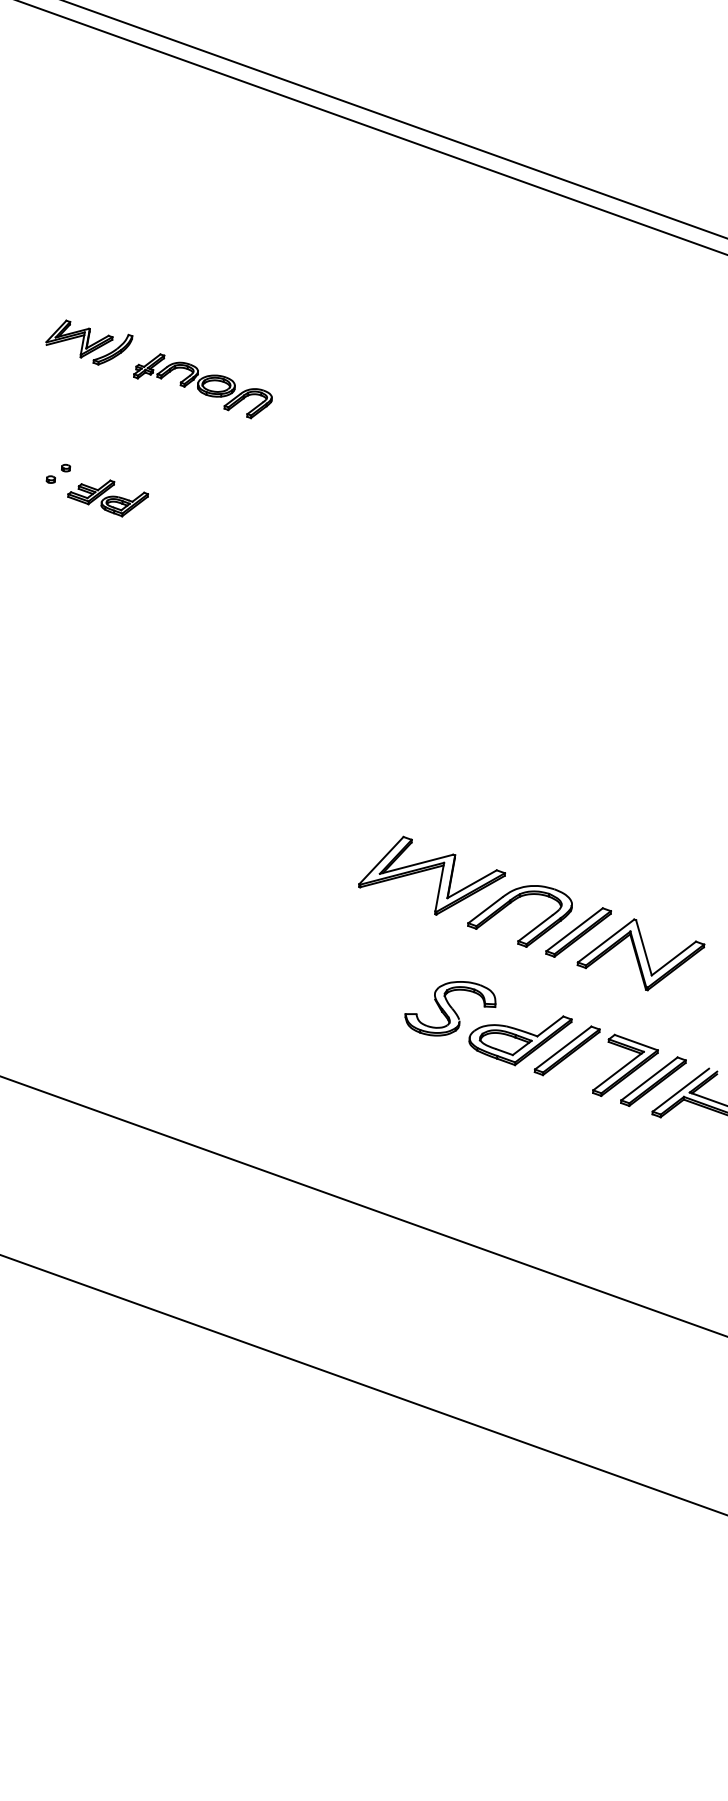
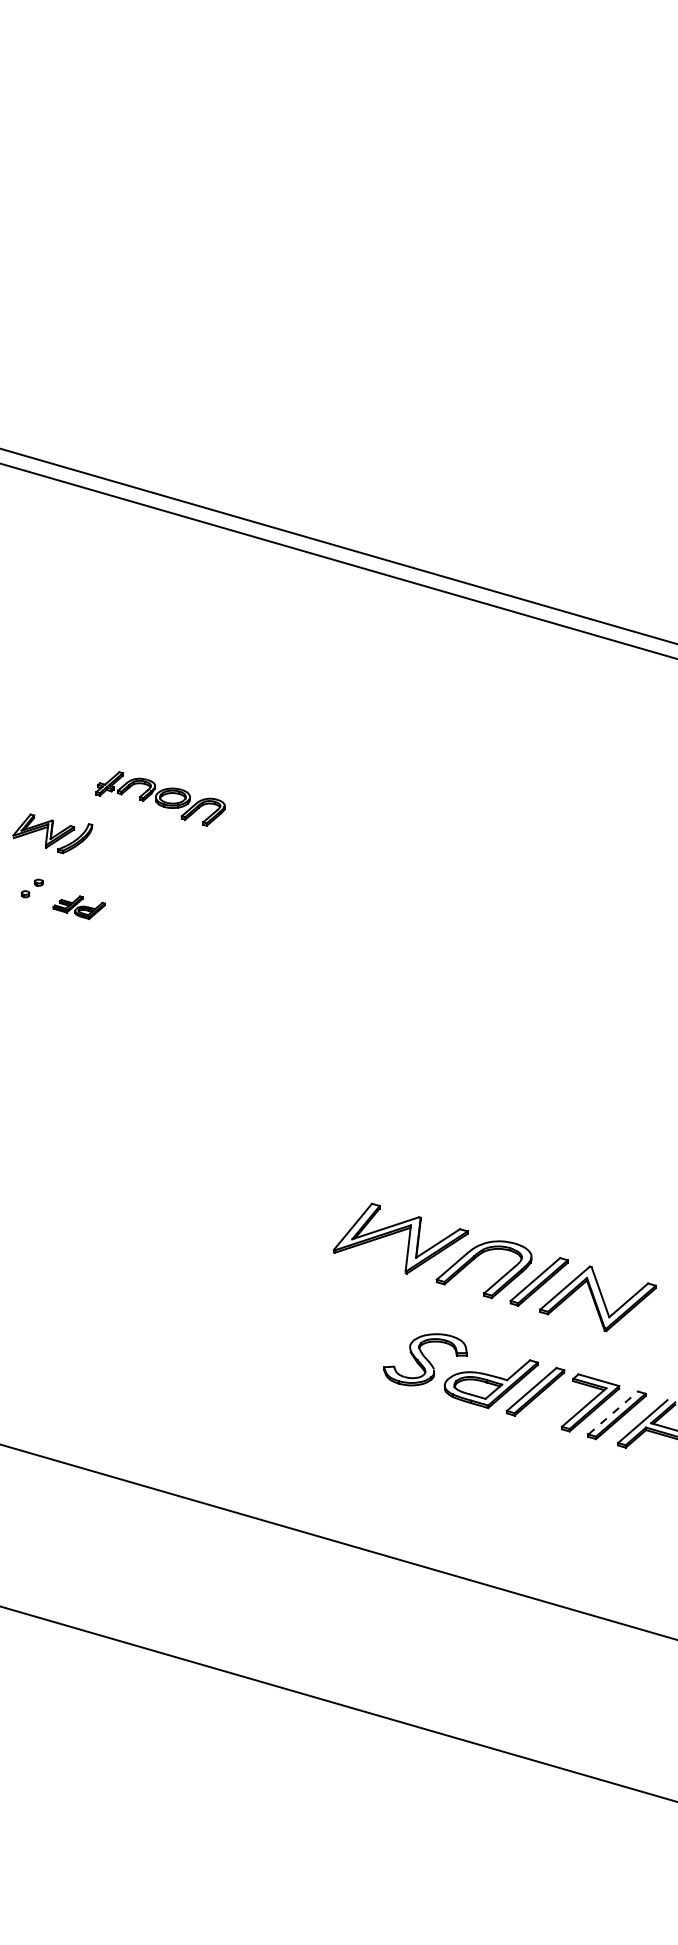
part: (88, 342) -> (52, 833), moved
part: (107, 497) -> (78, 907), size x0.7
line: (649, 1078) -> (613, 1412), solid -> dashed

